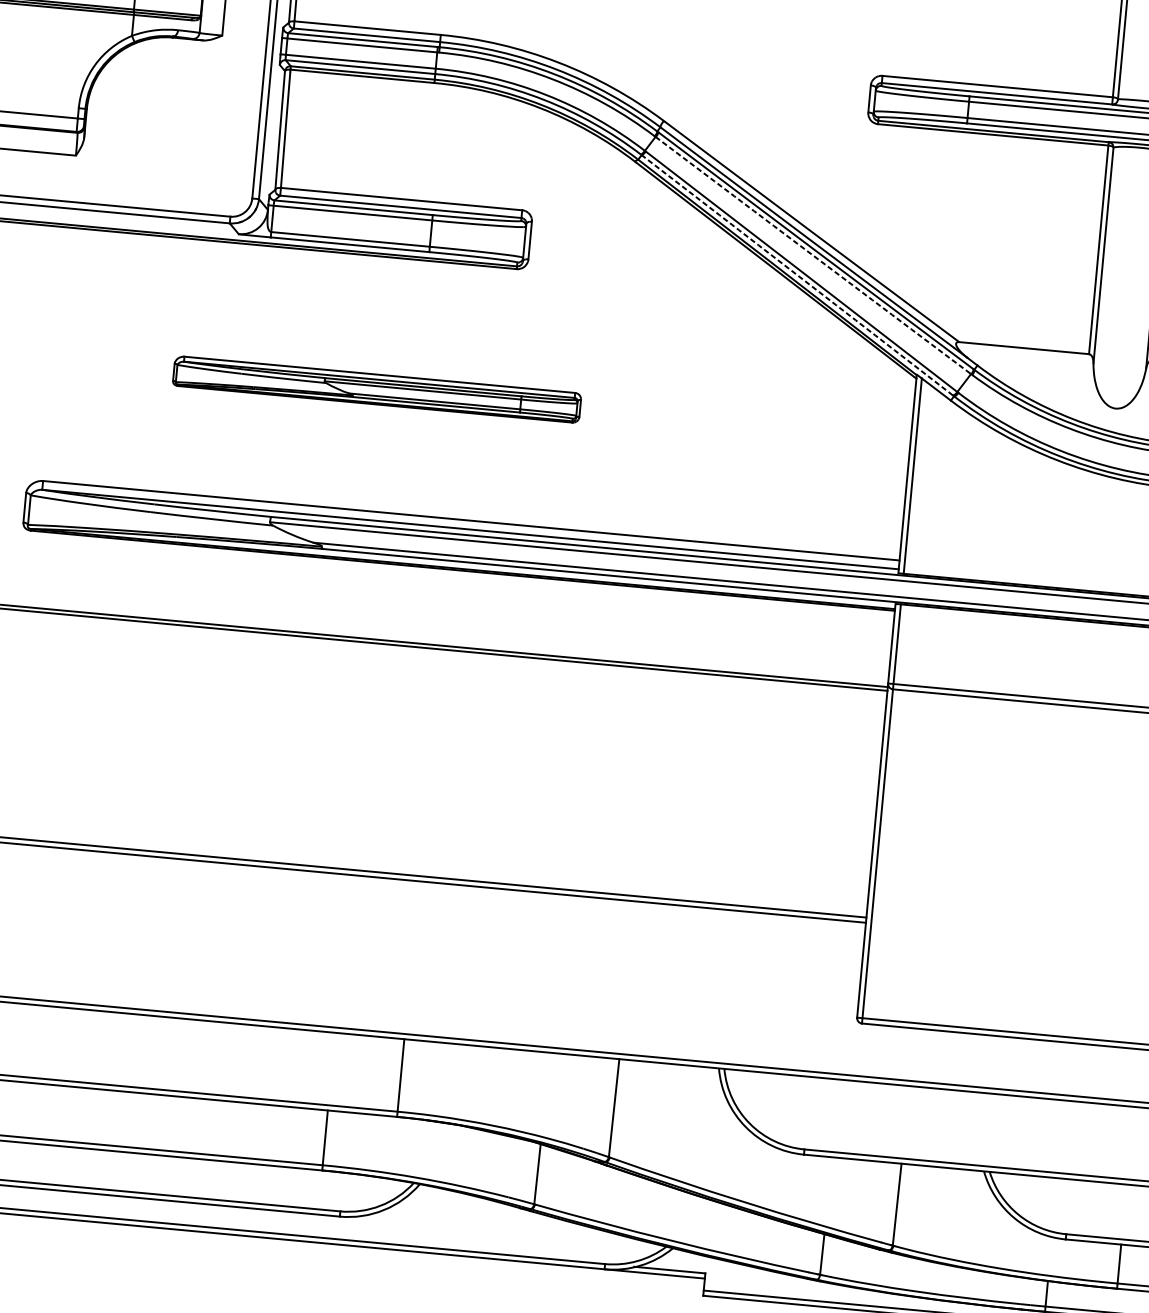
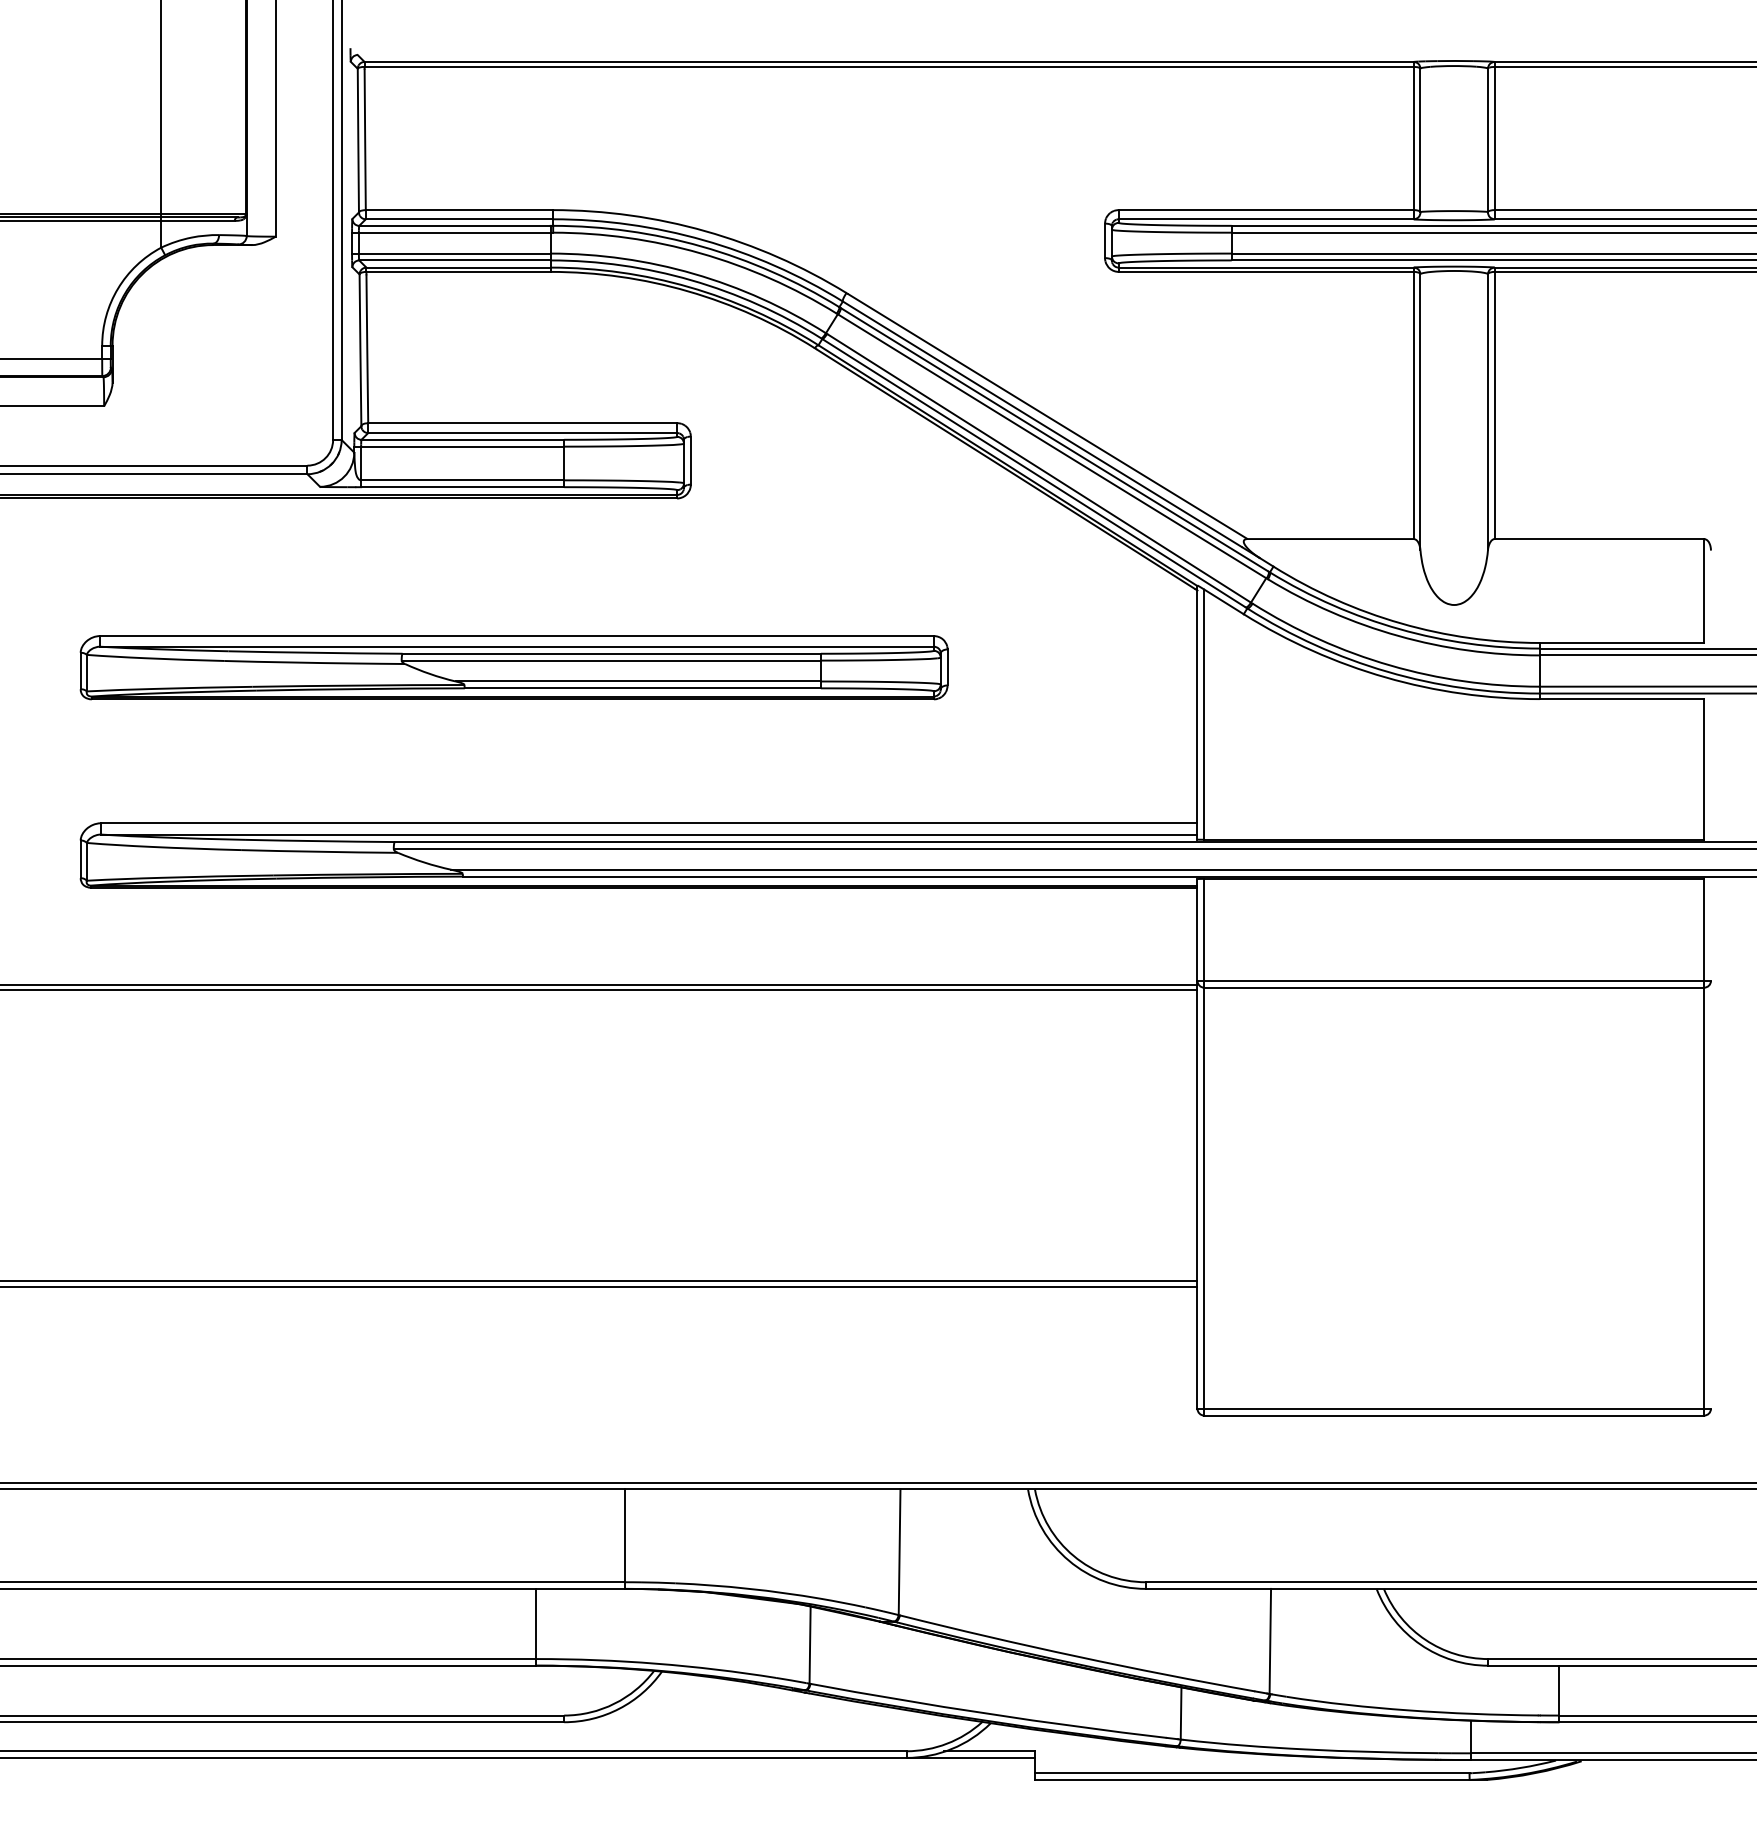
arc: (812, 255) -> (1051, 446), dashed -> solid
arc: (797, 275) -> (1034, 473), dashed -> solid
part: (376, 389) -> (513, 667), size x1.67

